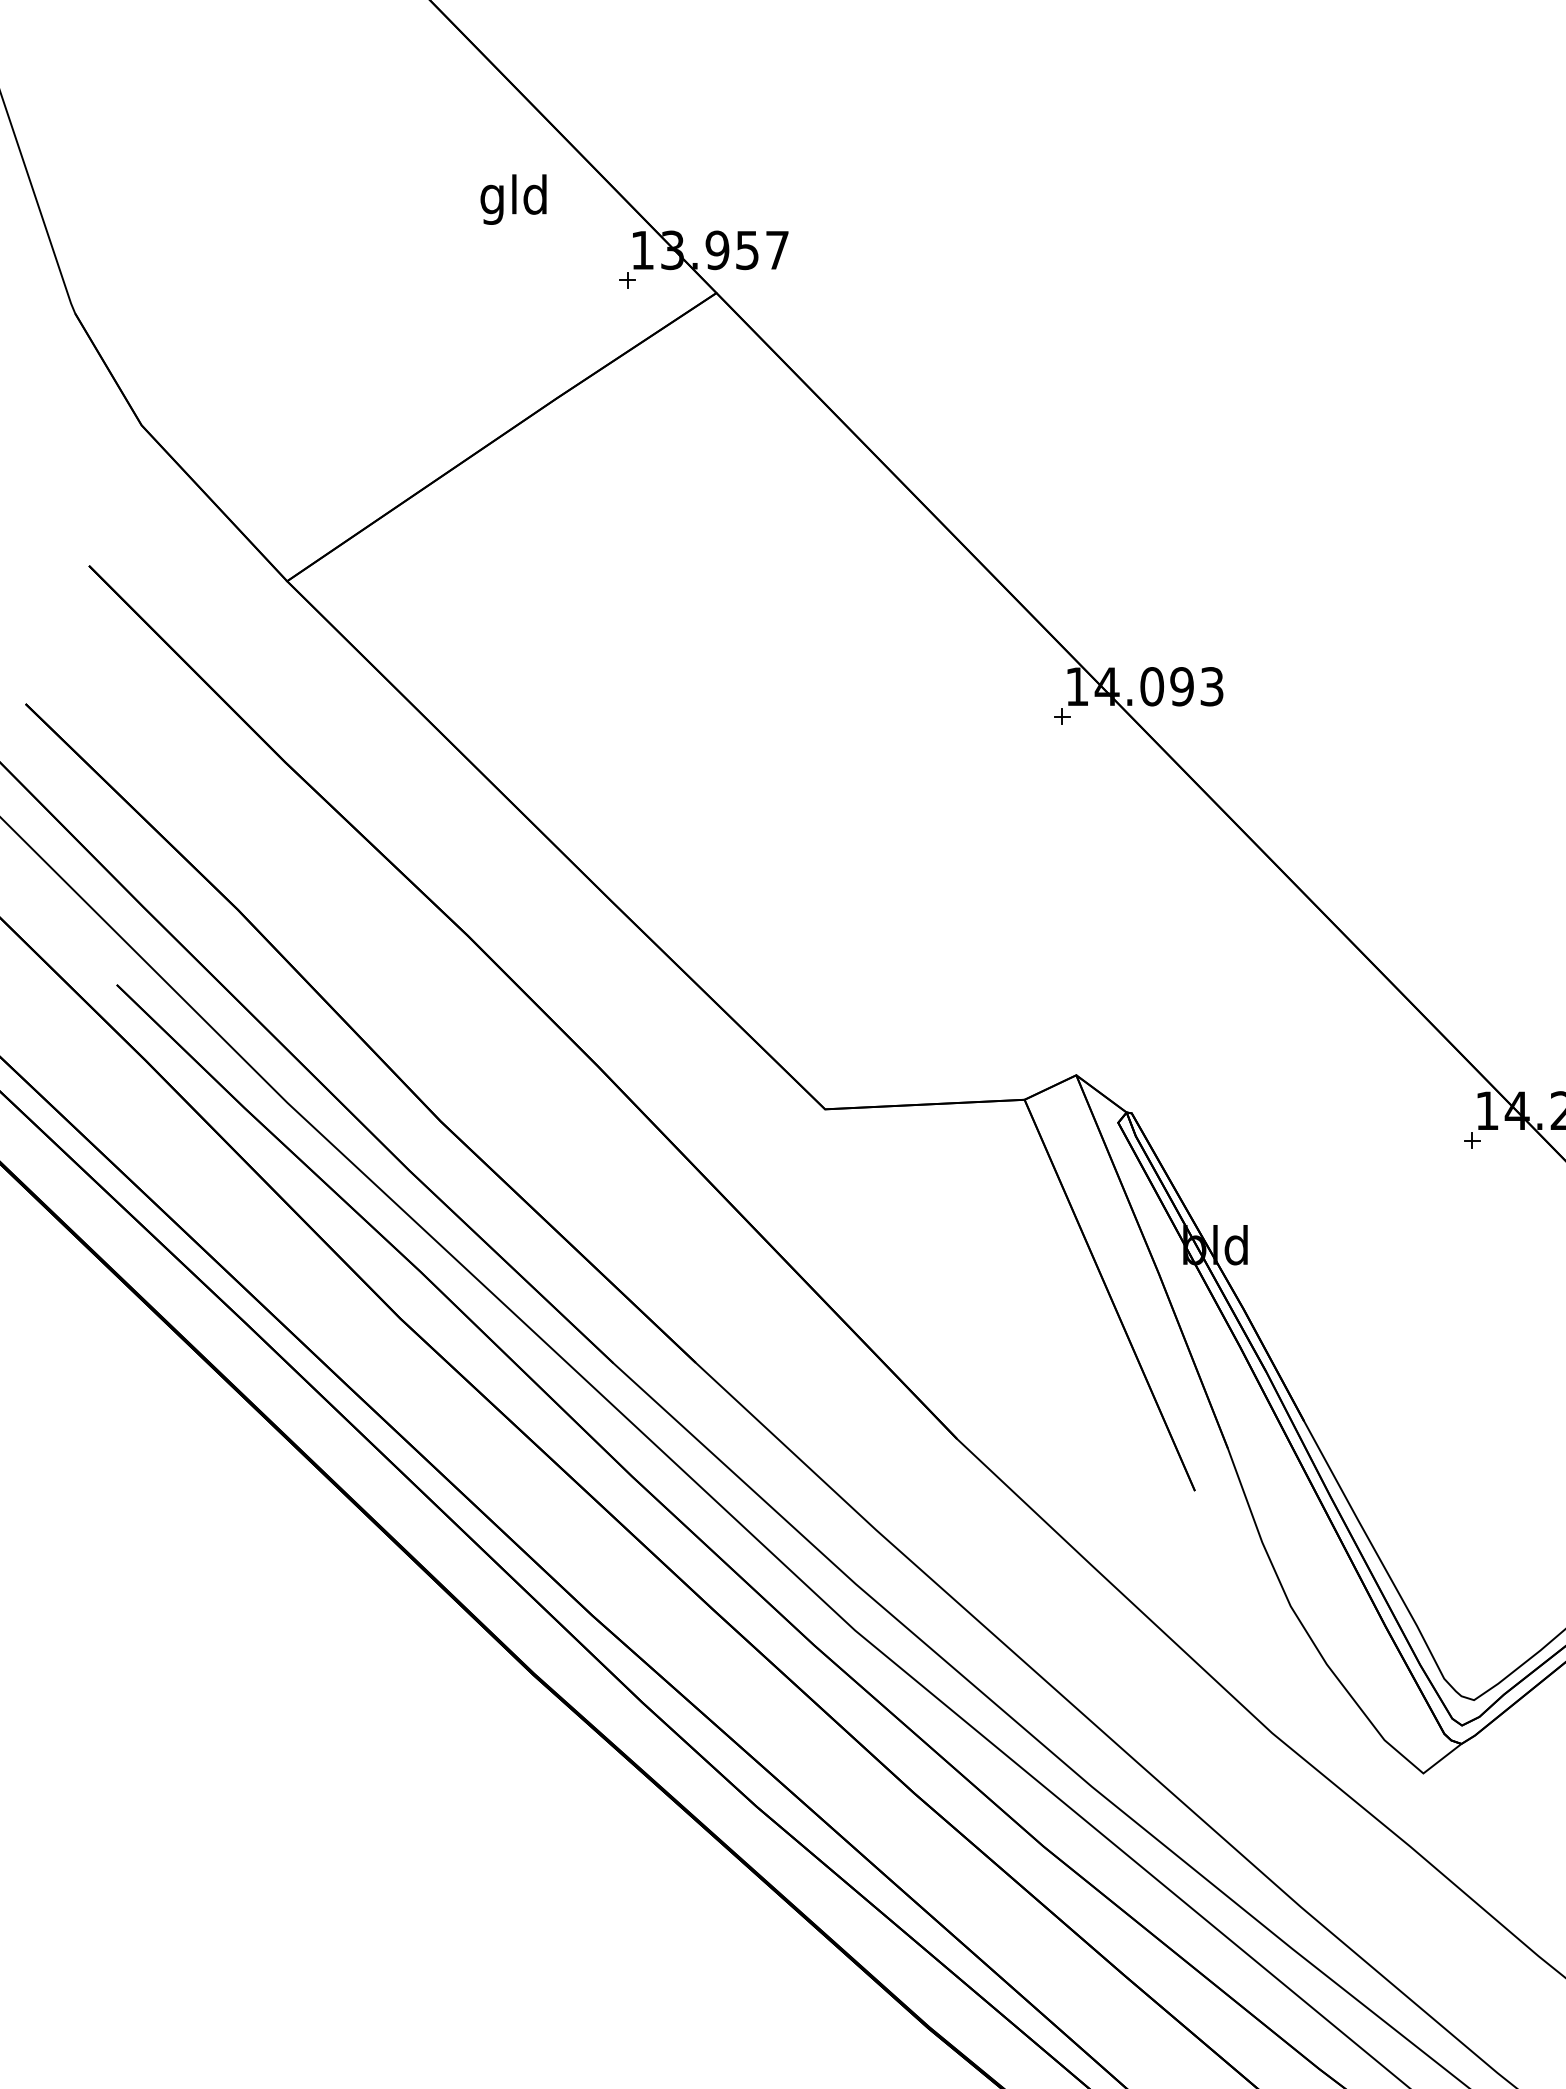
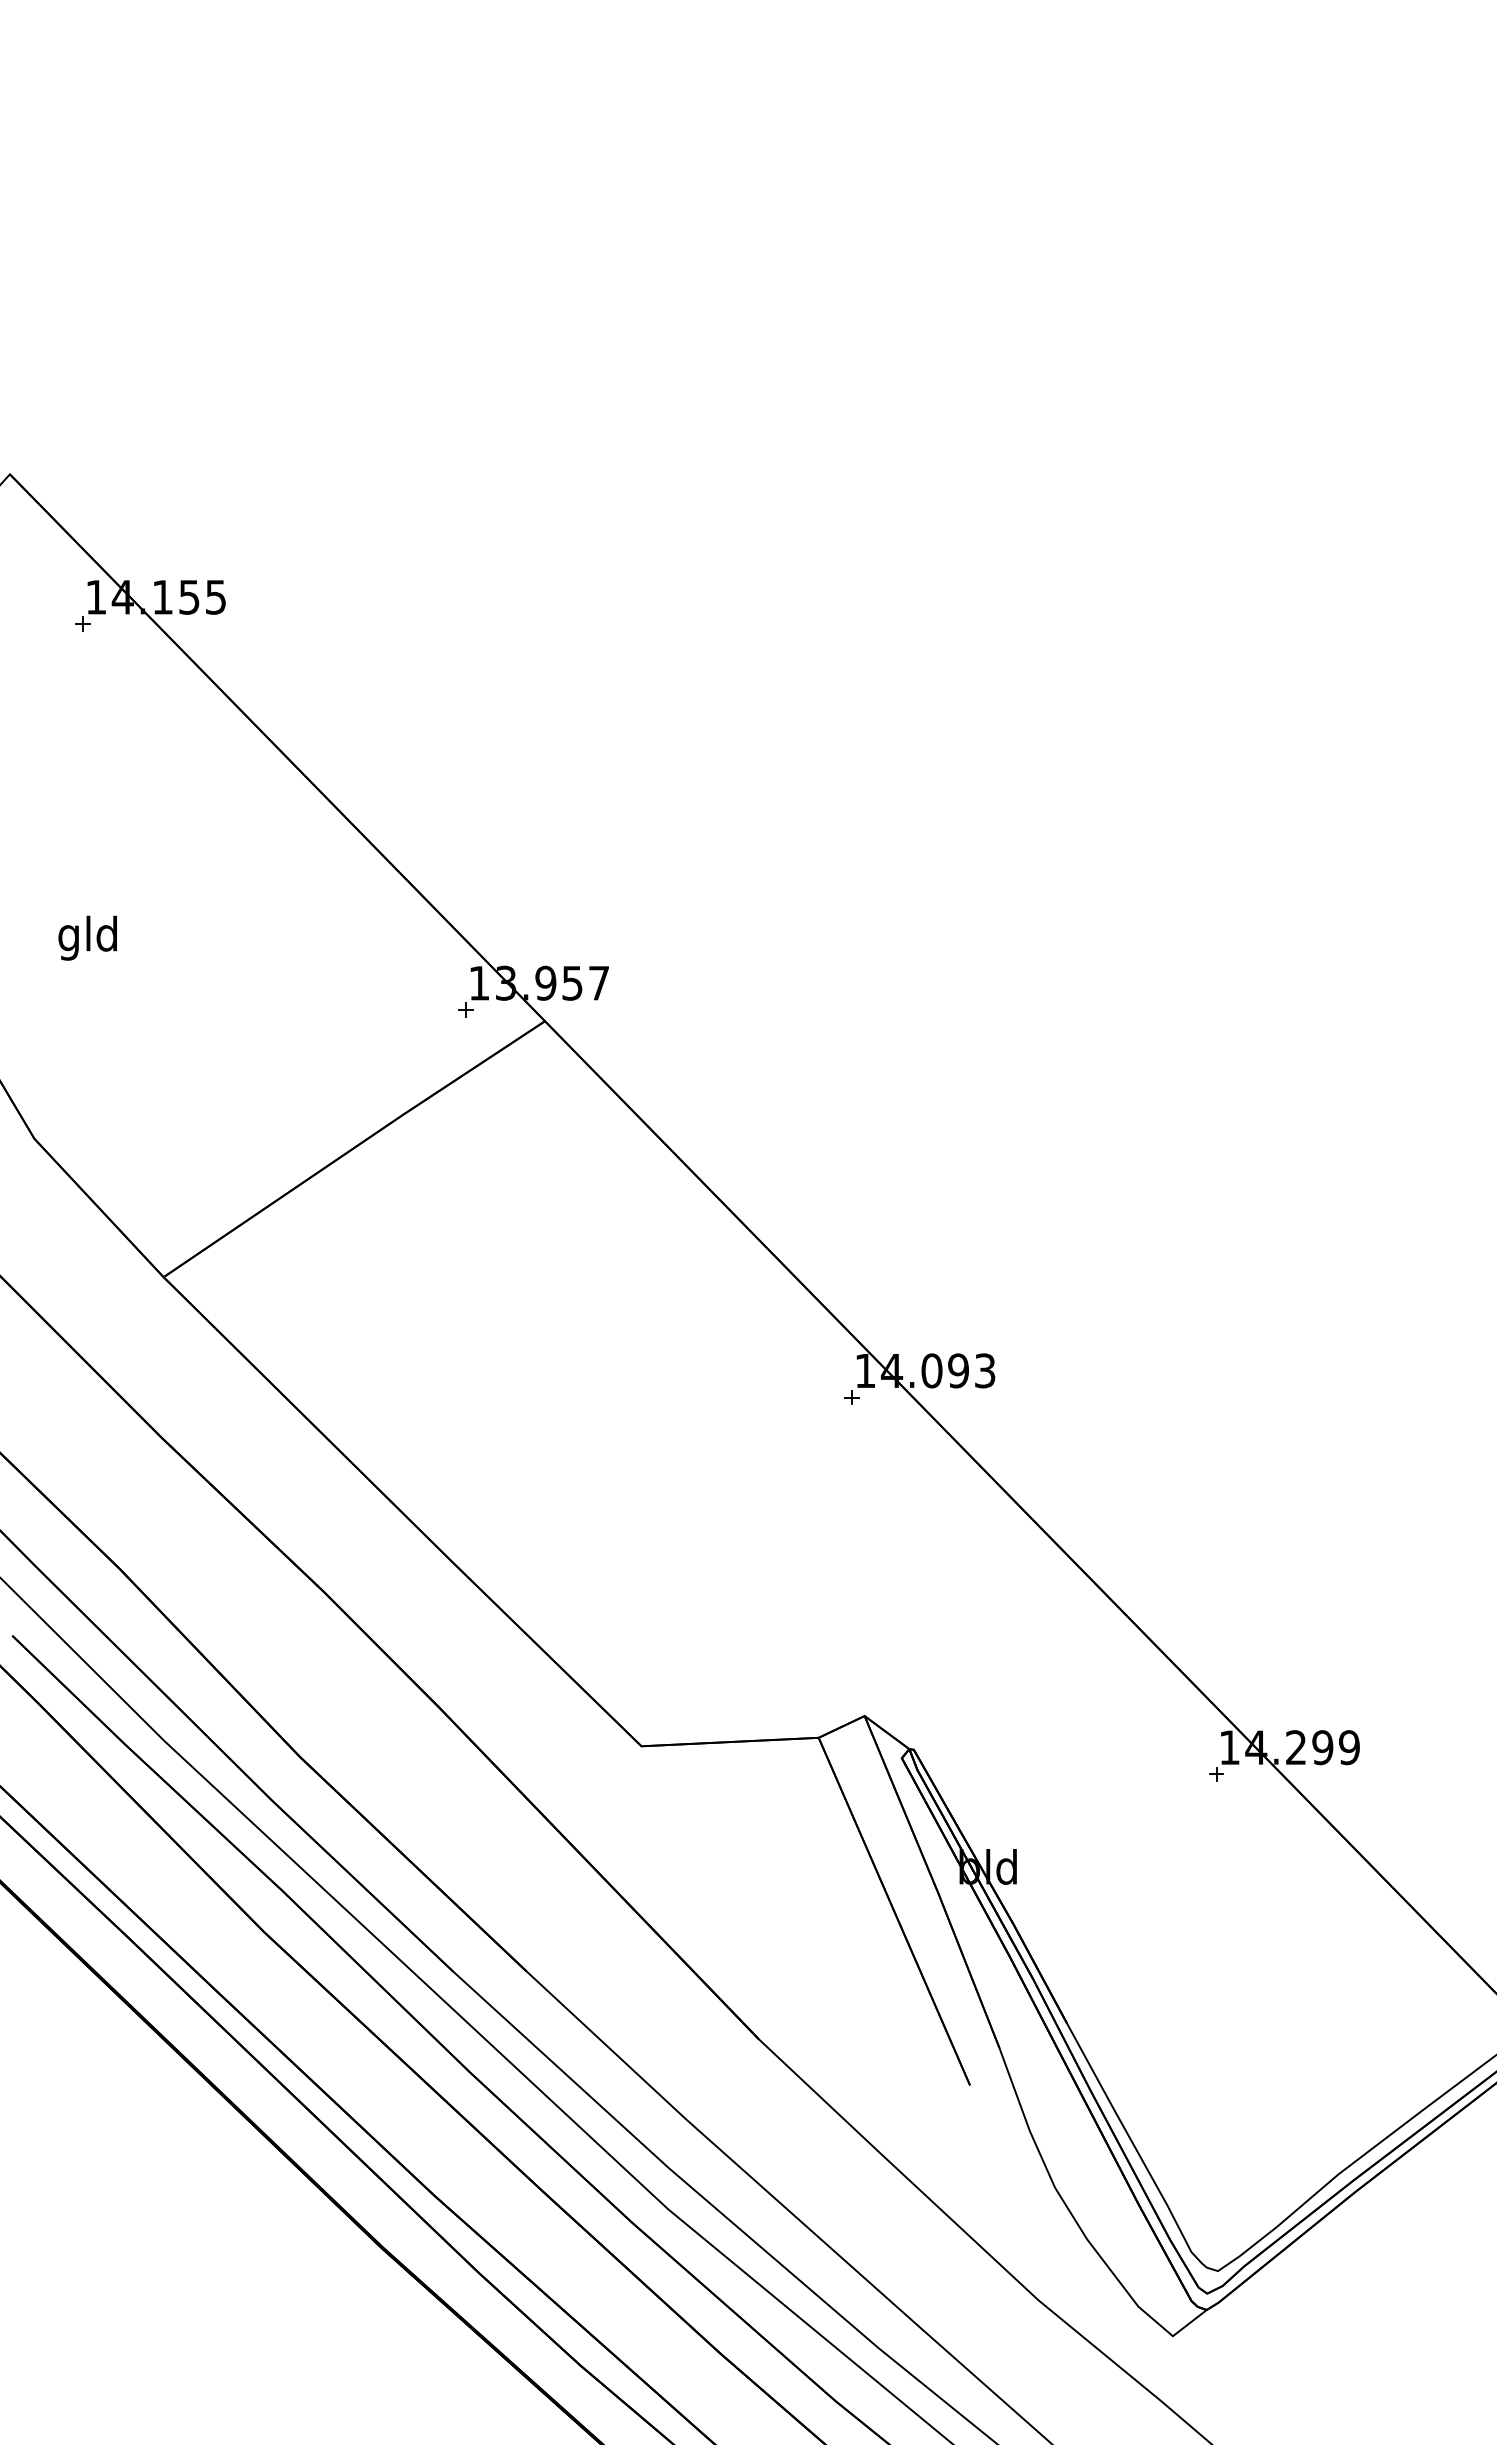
text: (513, 198) -> (87, 937), moved

